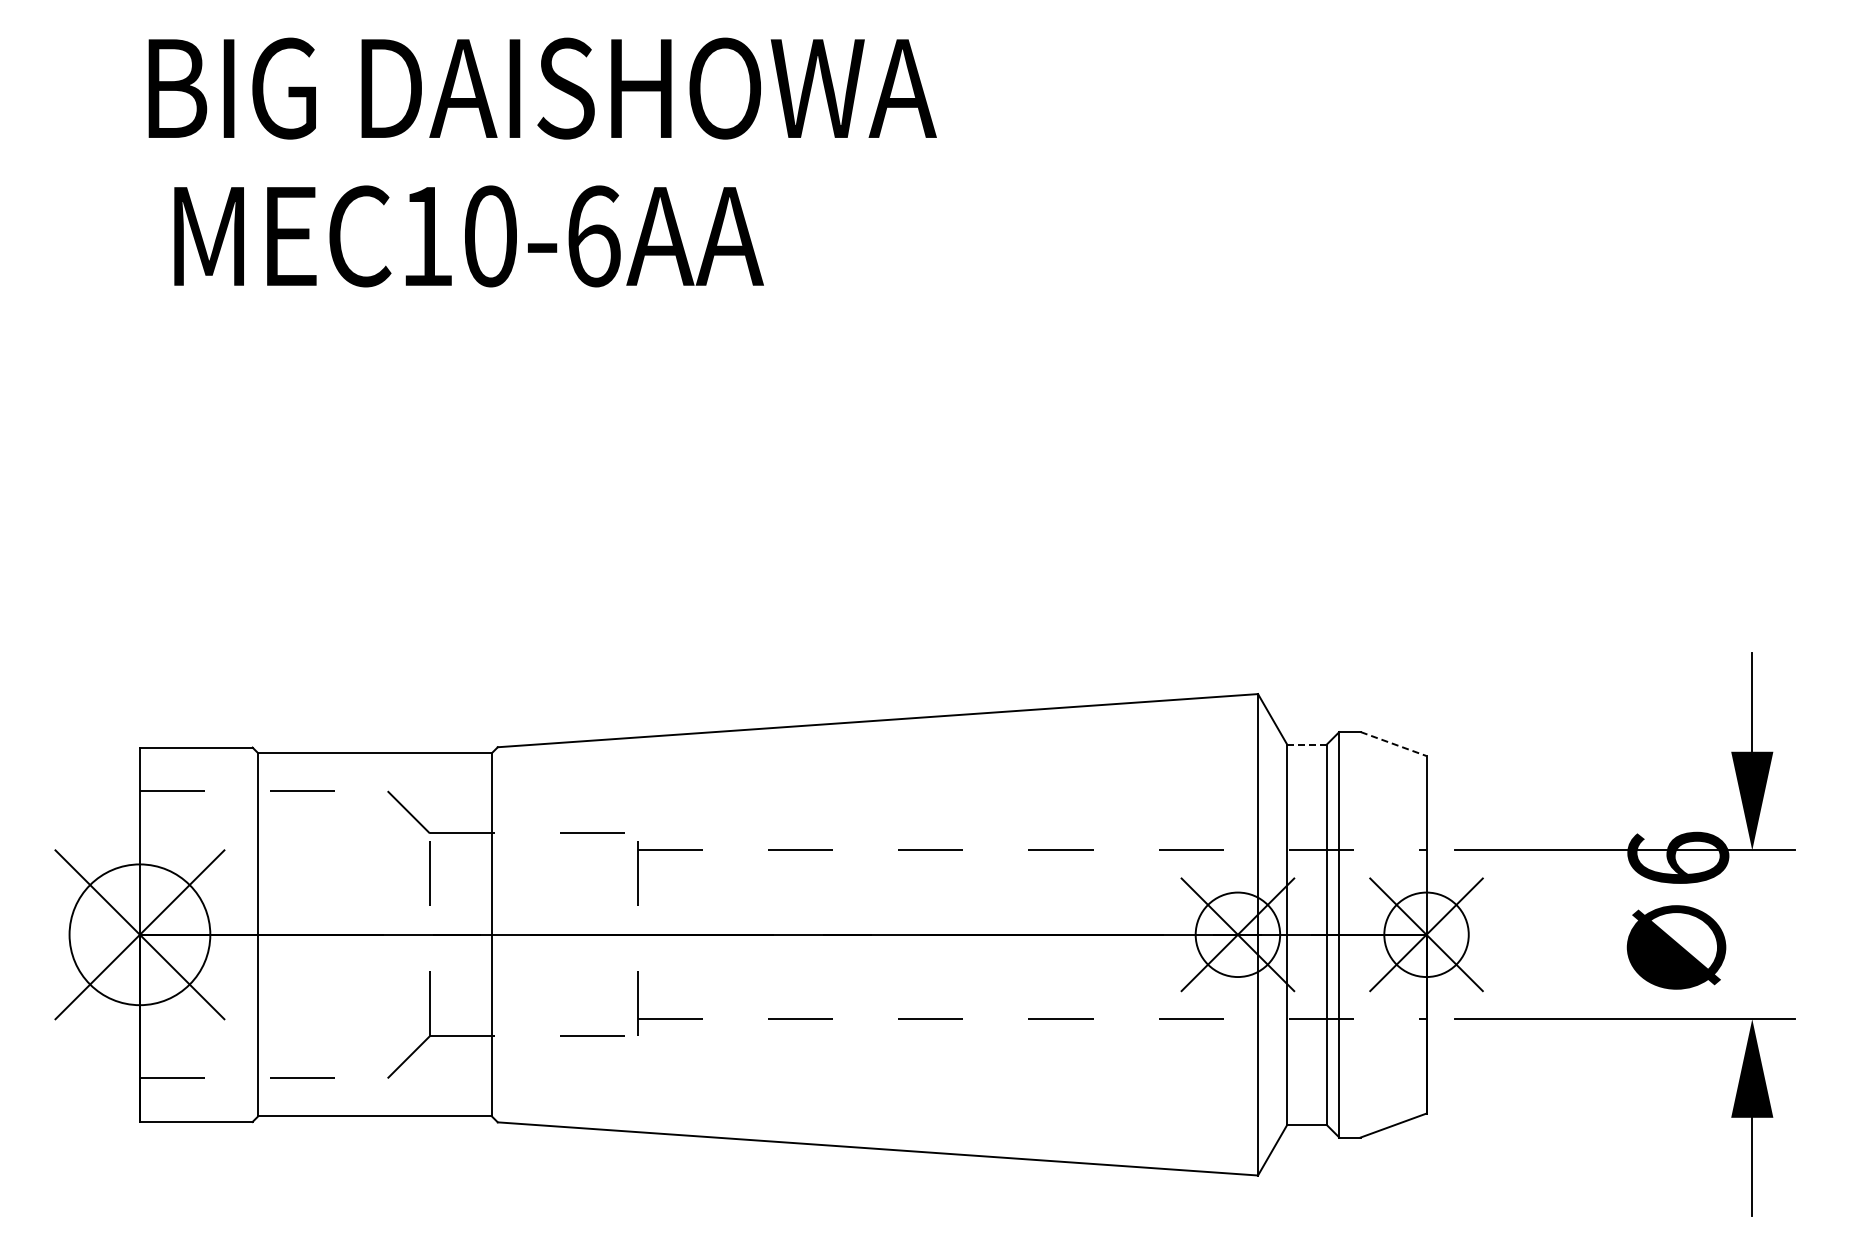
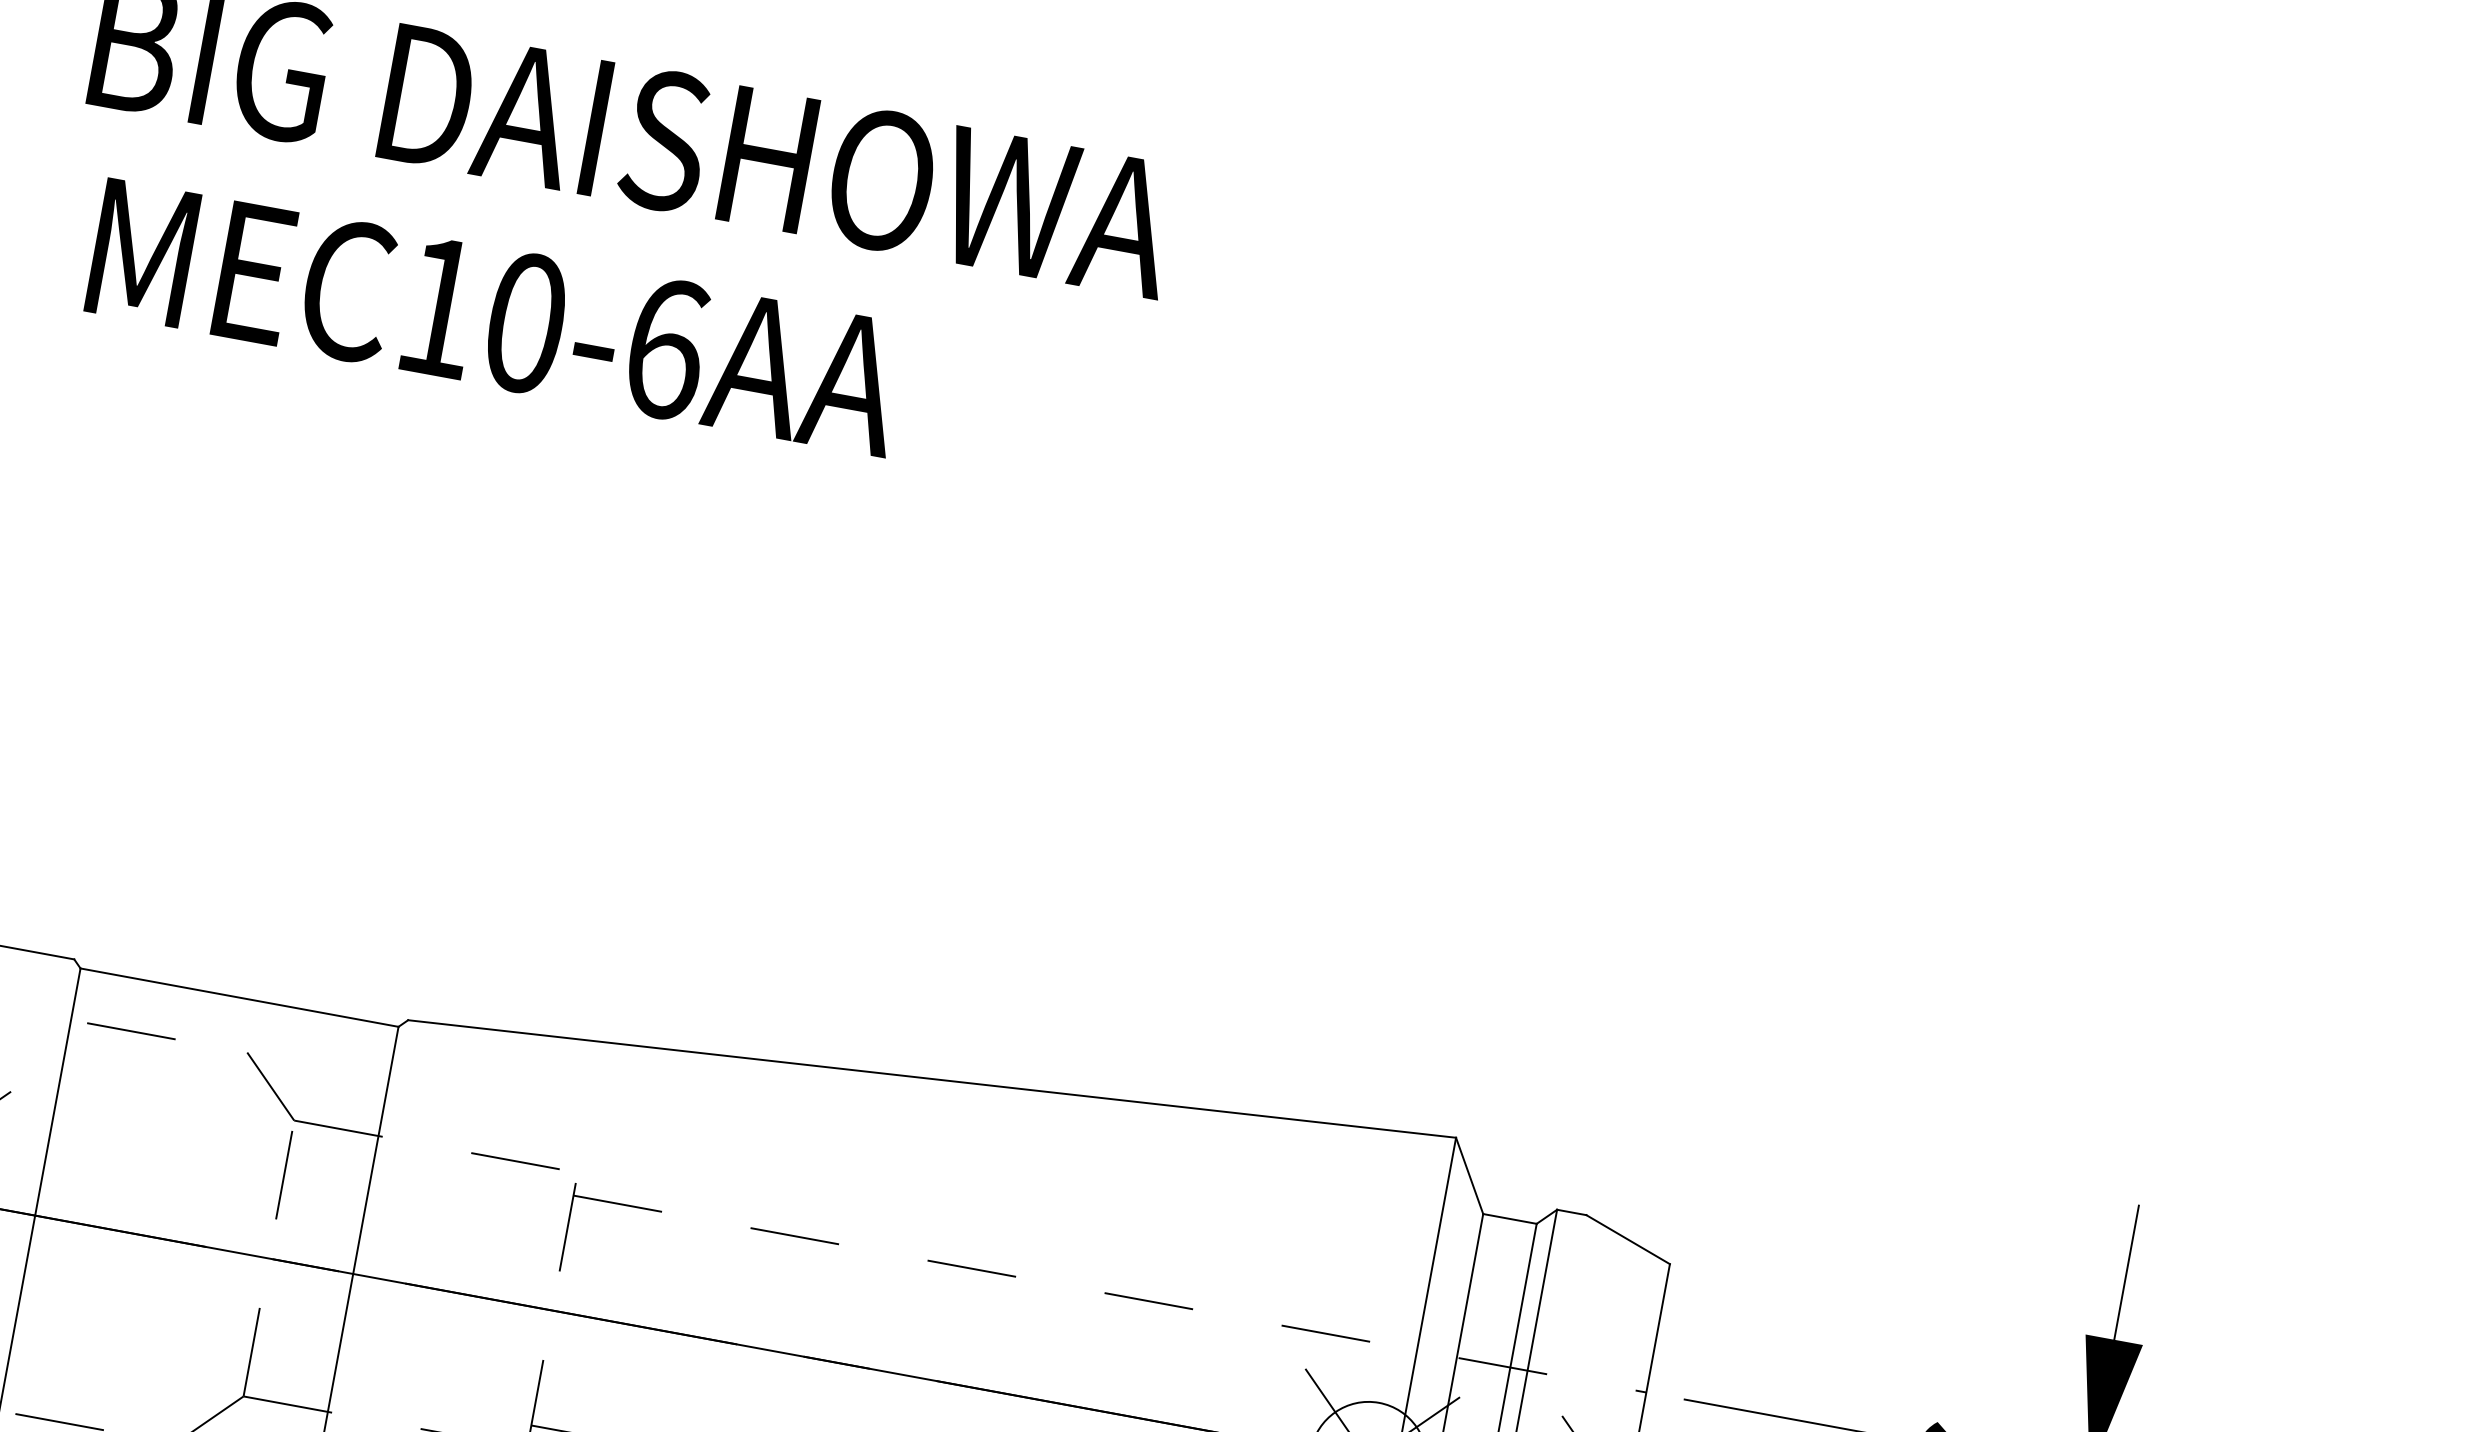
line: (1306, 744) -> (1509, 1218), dashed -> solid
line: (1393, 744) -> (1627, 1240), dashed -> solid

